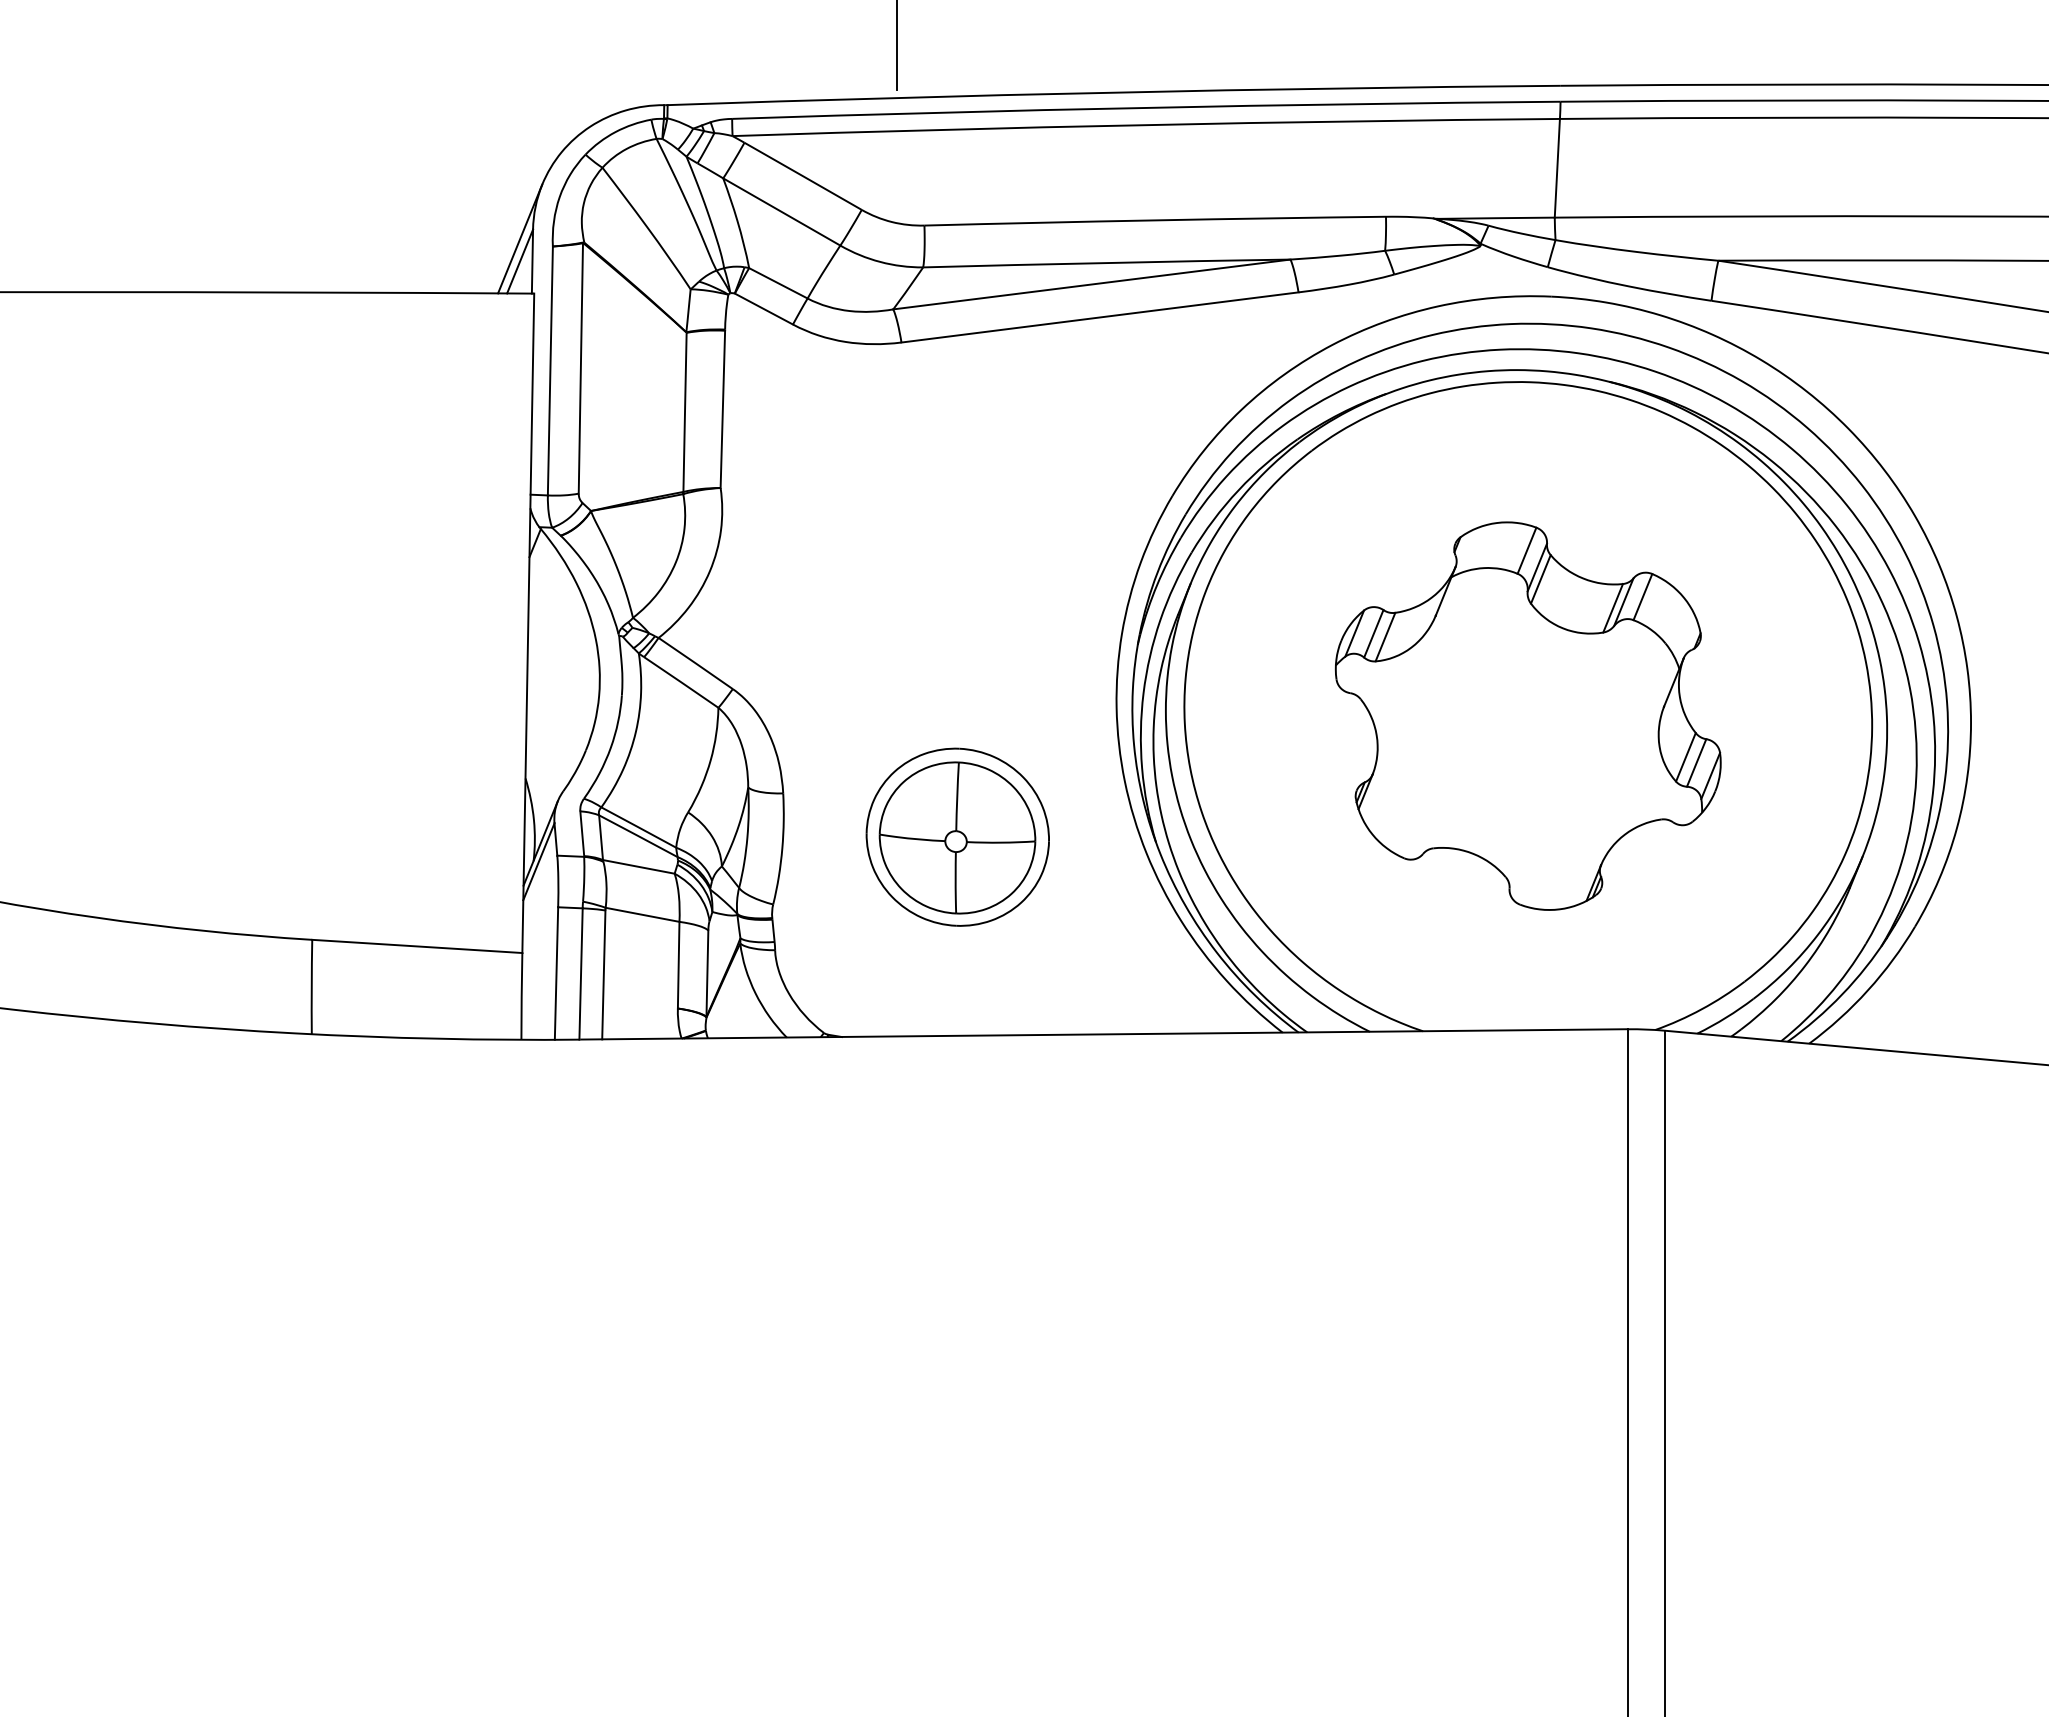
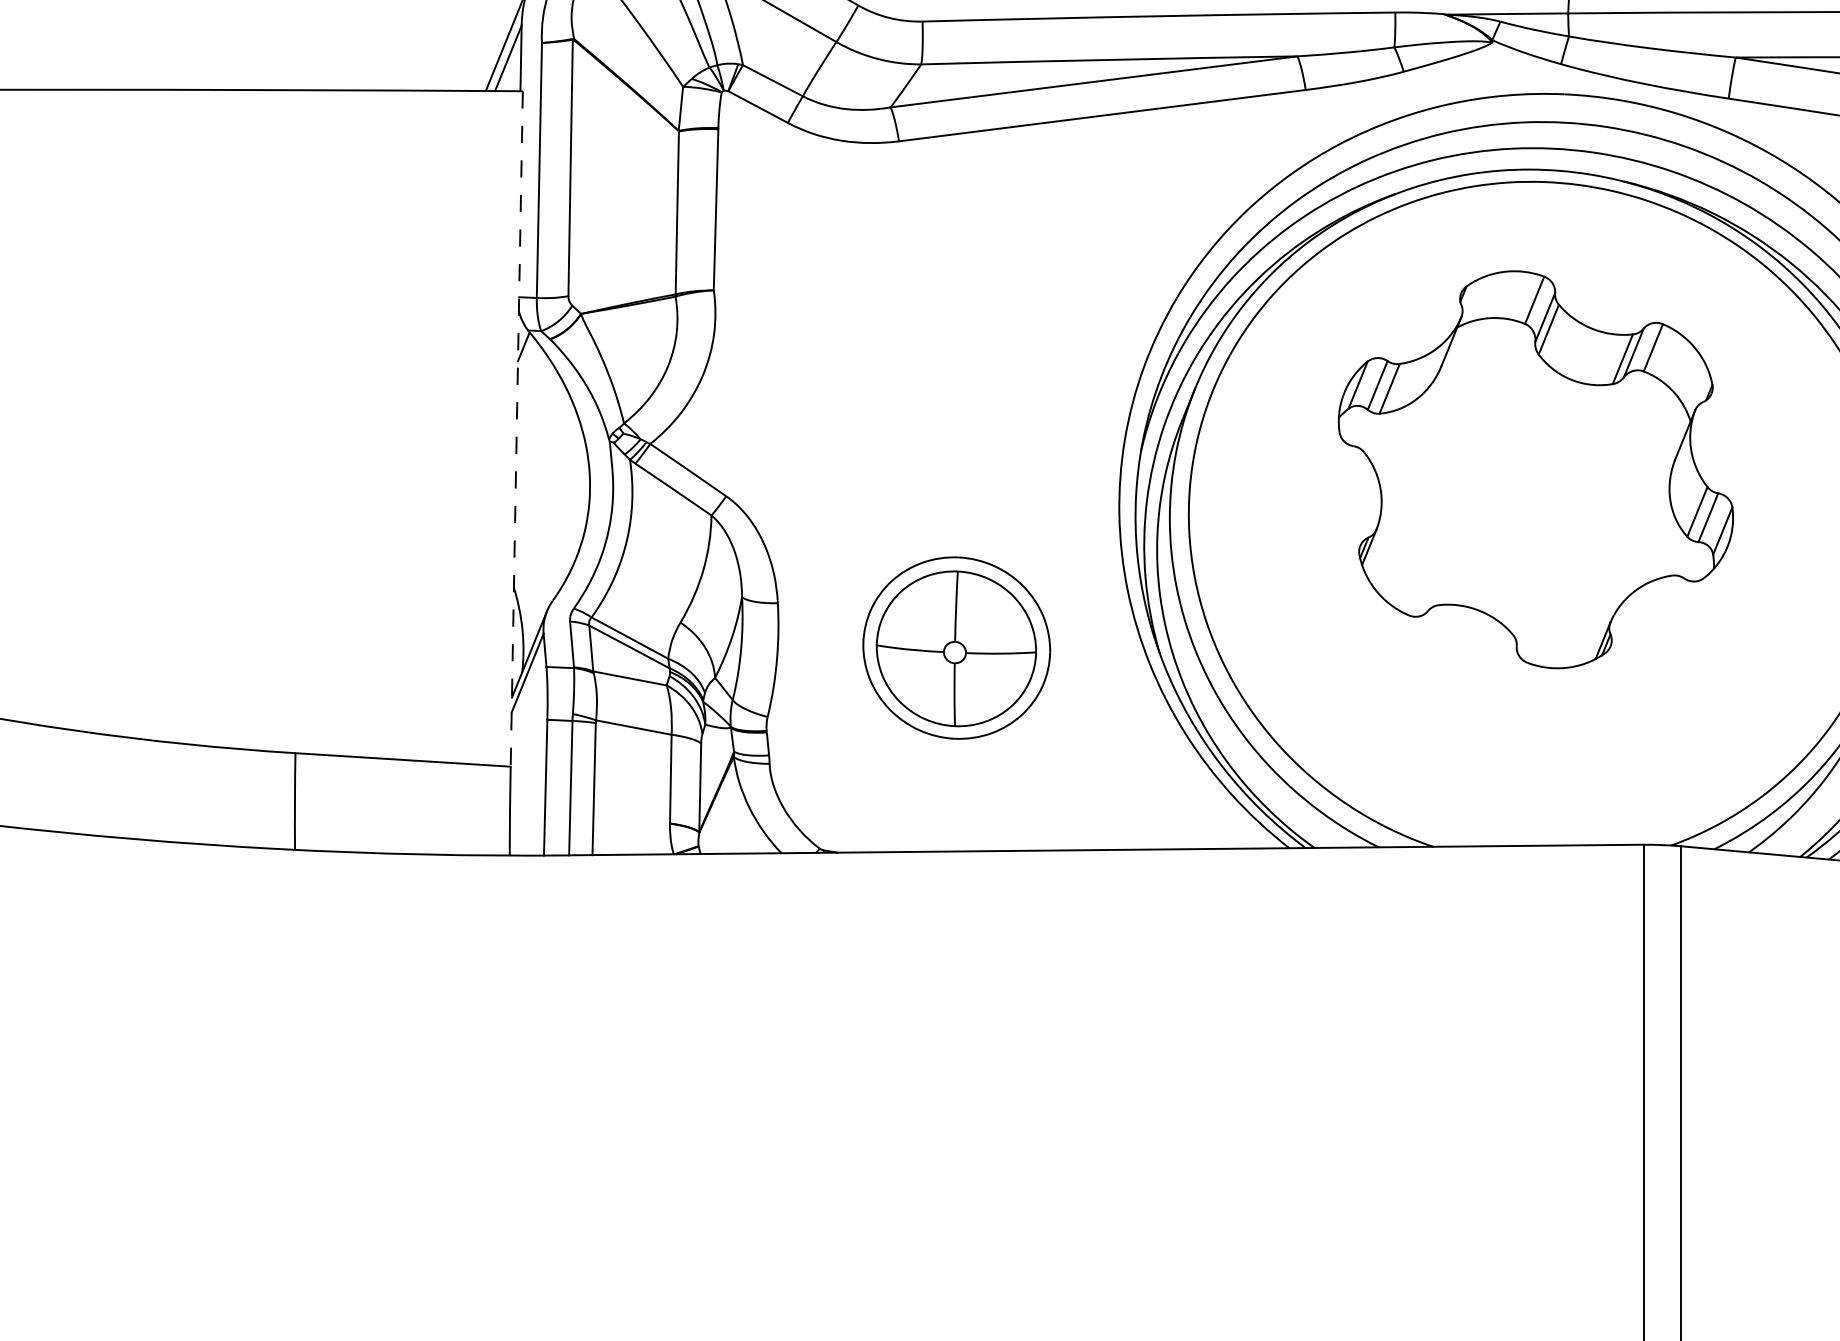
line: (528, 623) -> (516, 429), solid -> dashed
part: (1527, 715) -> (1535, 469), moved

